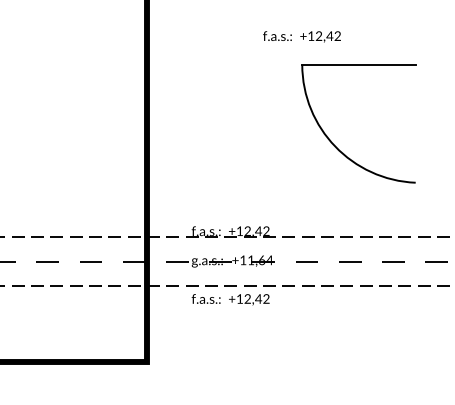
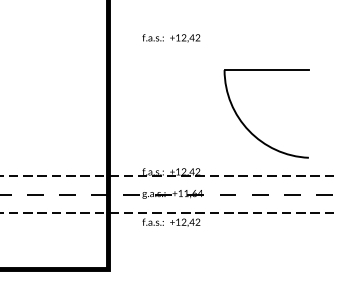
text: (302, 37) -> (171, 38), moved
part: (335, 144) -> (249, 129), moved

